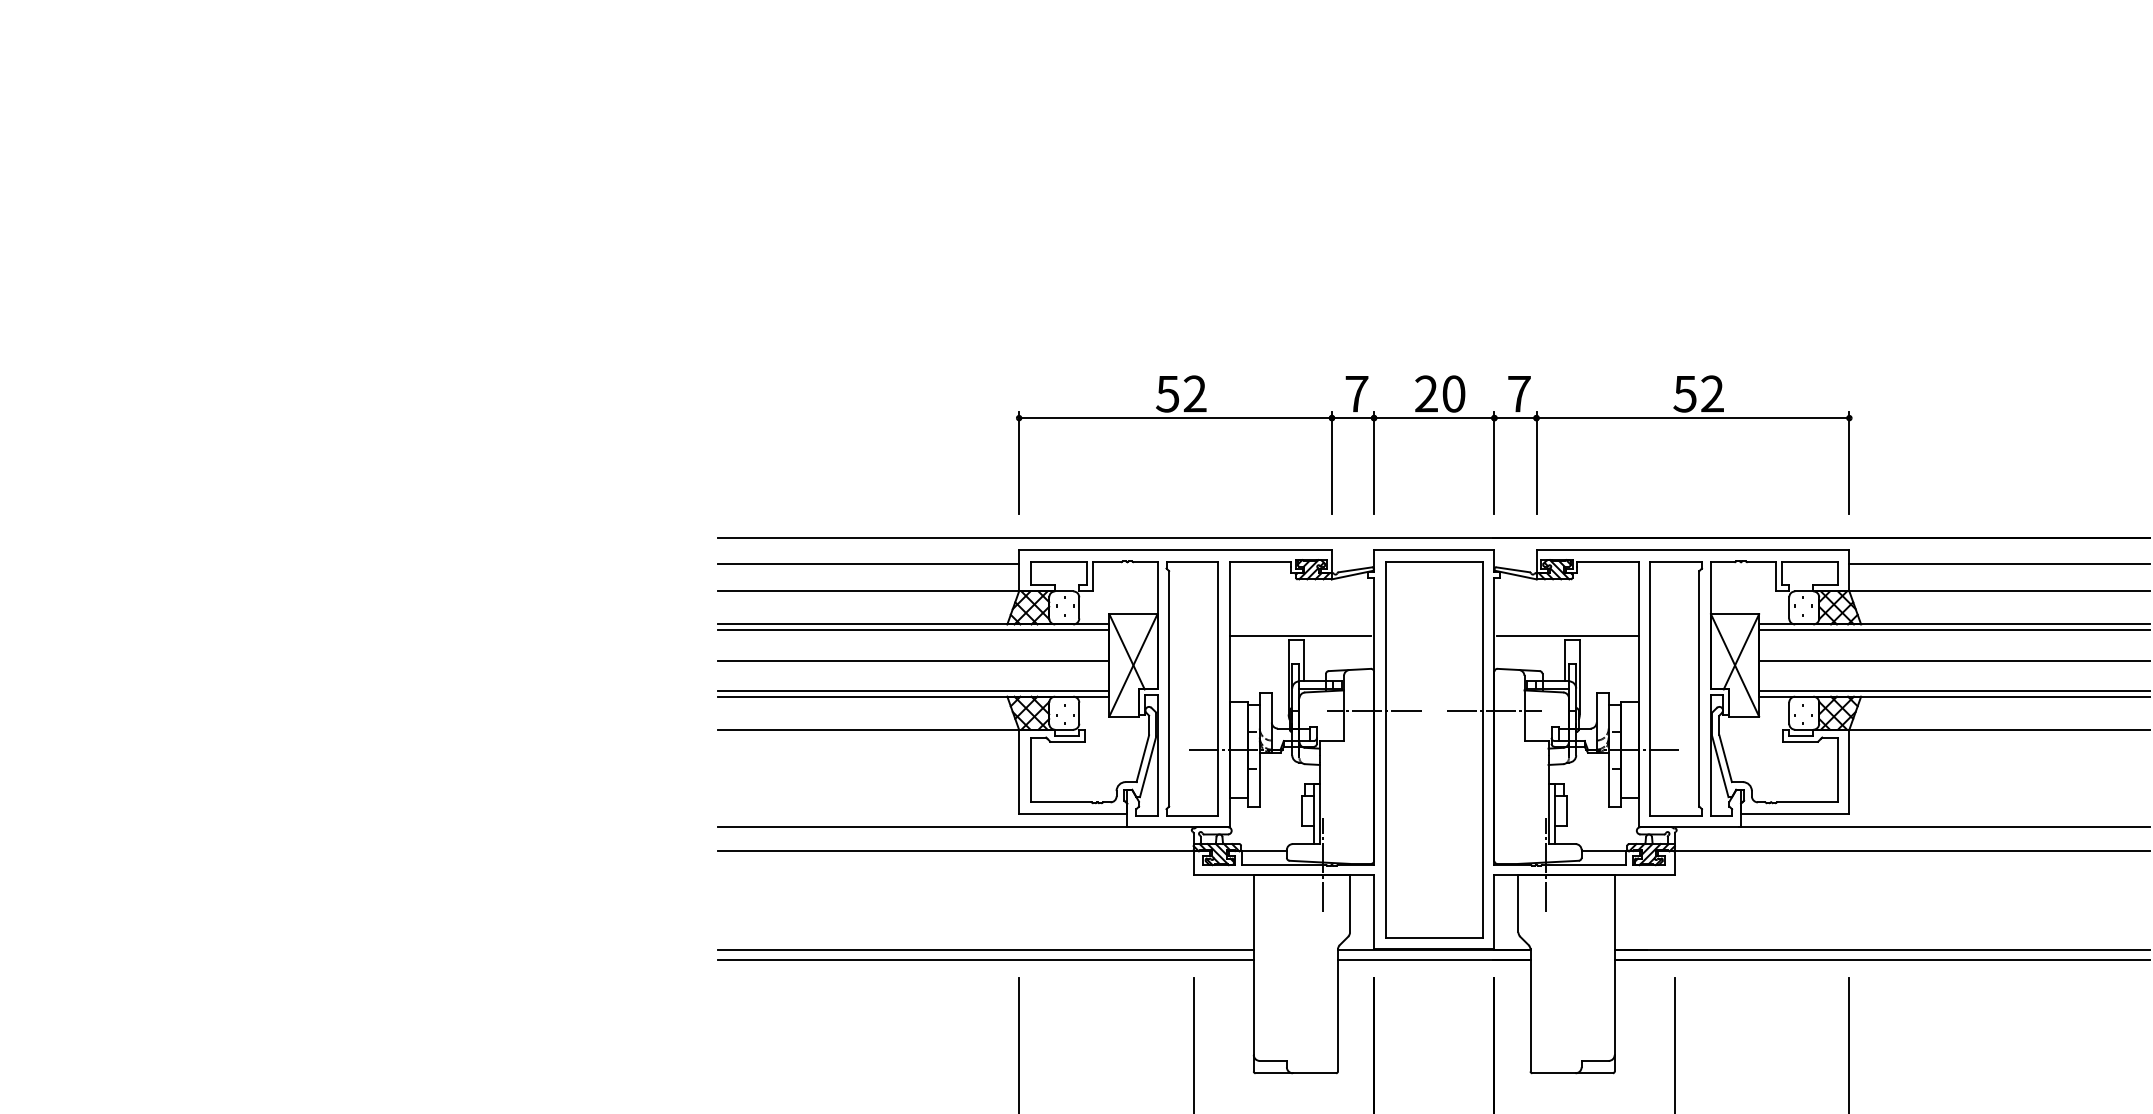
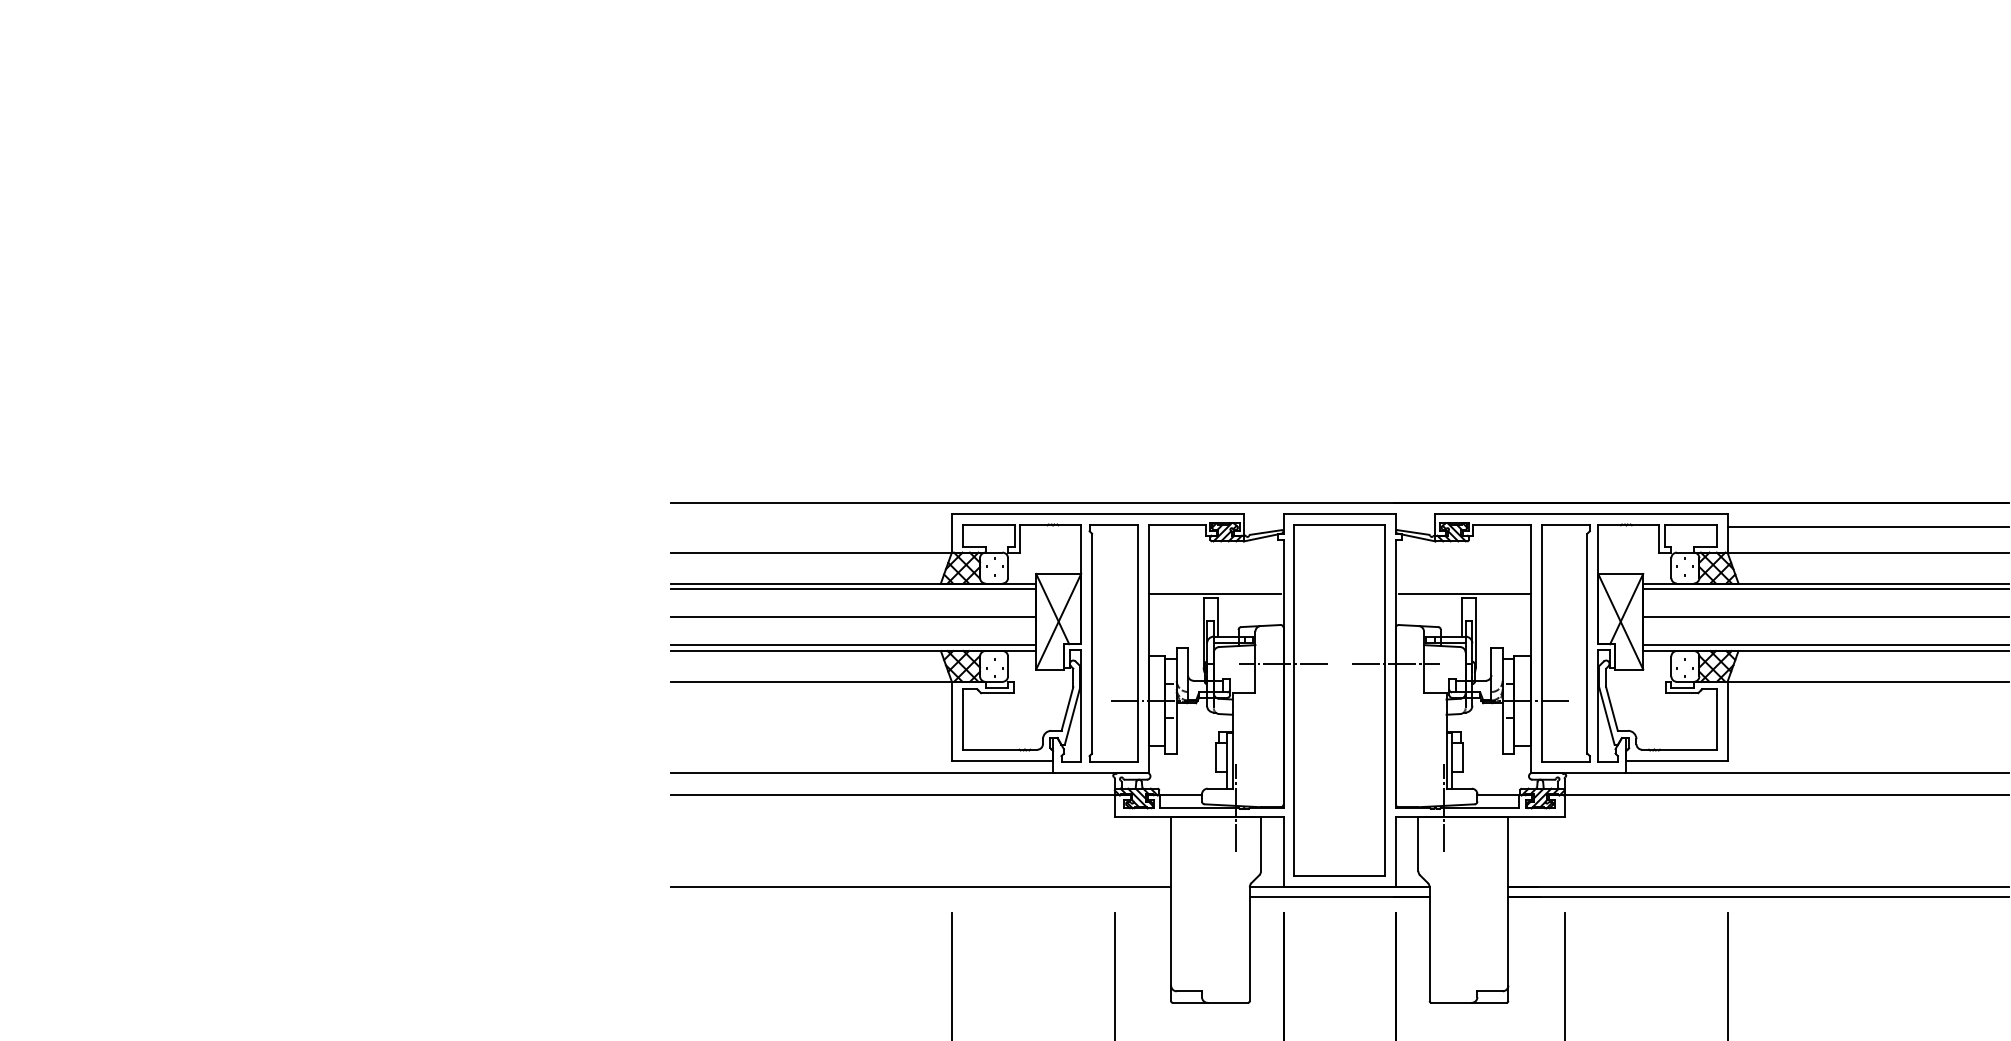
part: (1434, 418) -> (1339, 391), removed
line: (867, 563) -> (810, 526), removed
line: (985, 959) -> (920, 896), removed

